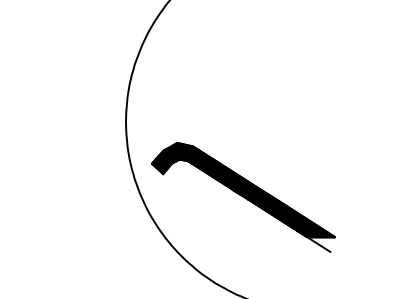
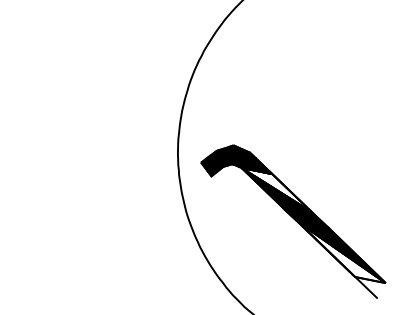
fill: (222, 174) -> (276, 189), removed
fill: (291, 218) -> (341, 252), removed

